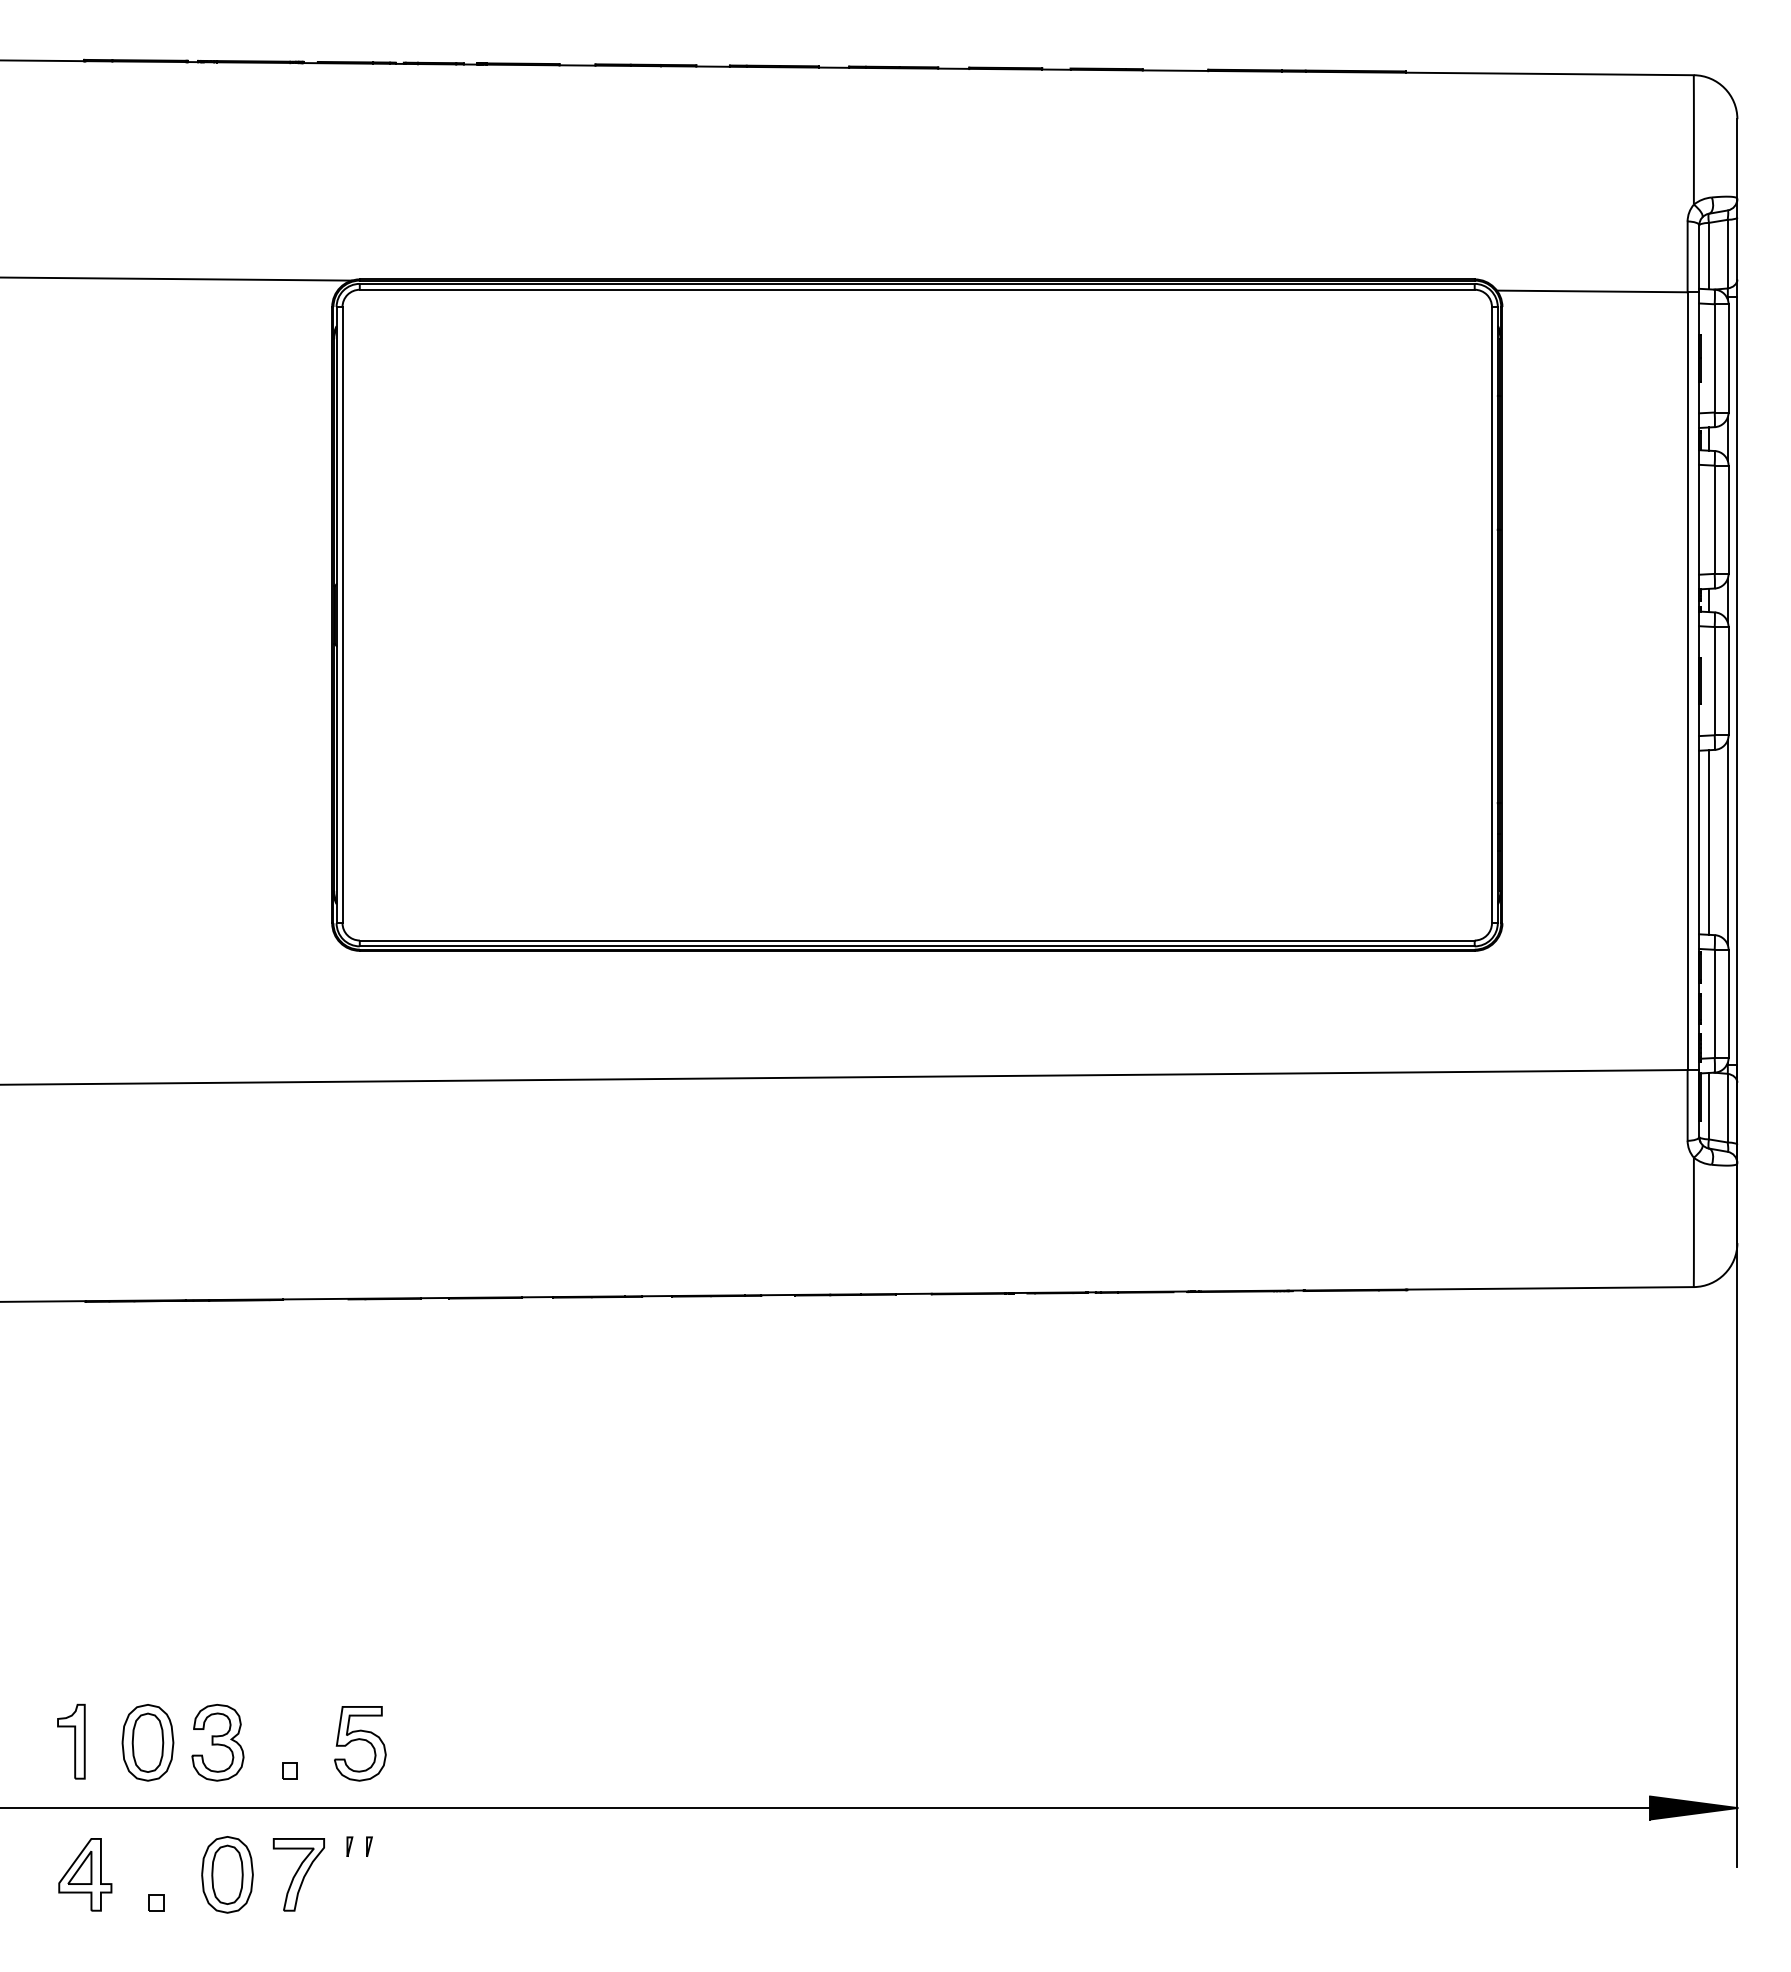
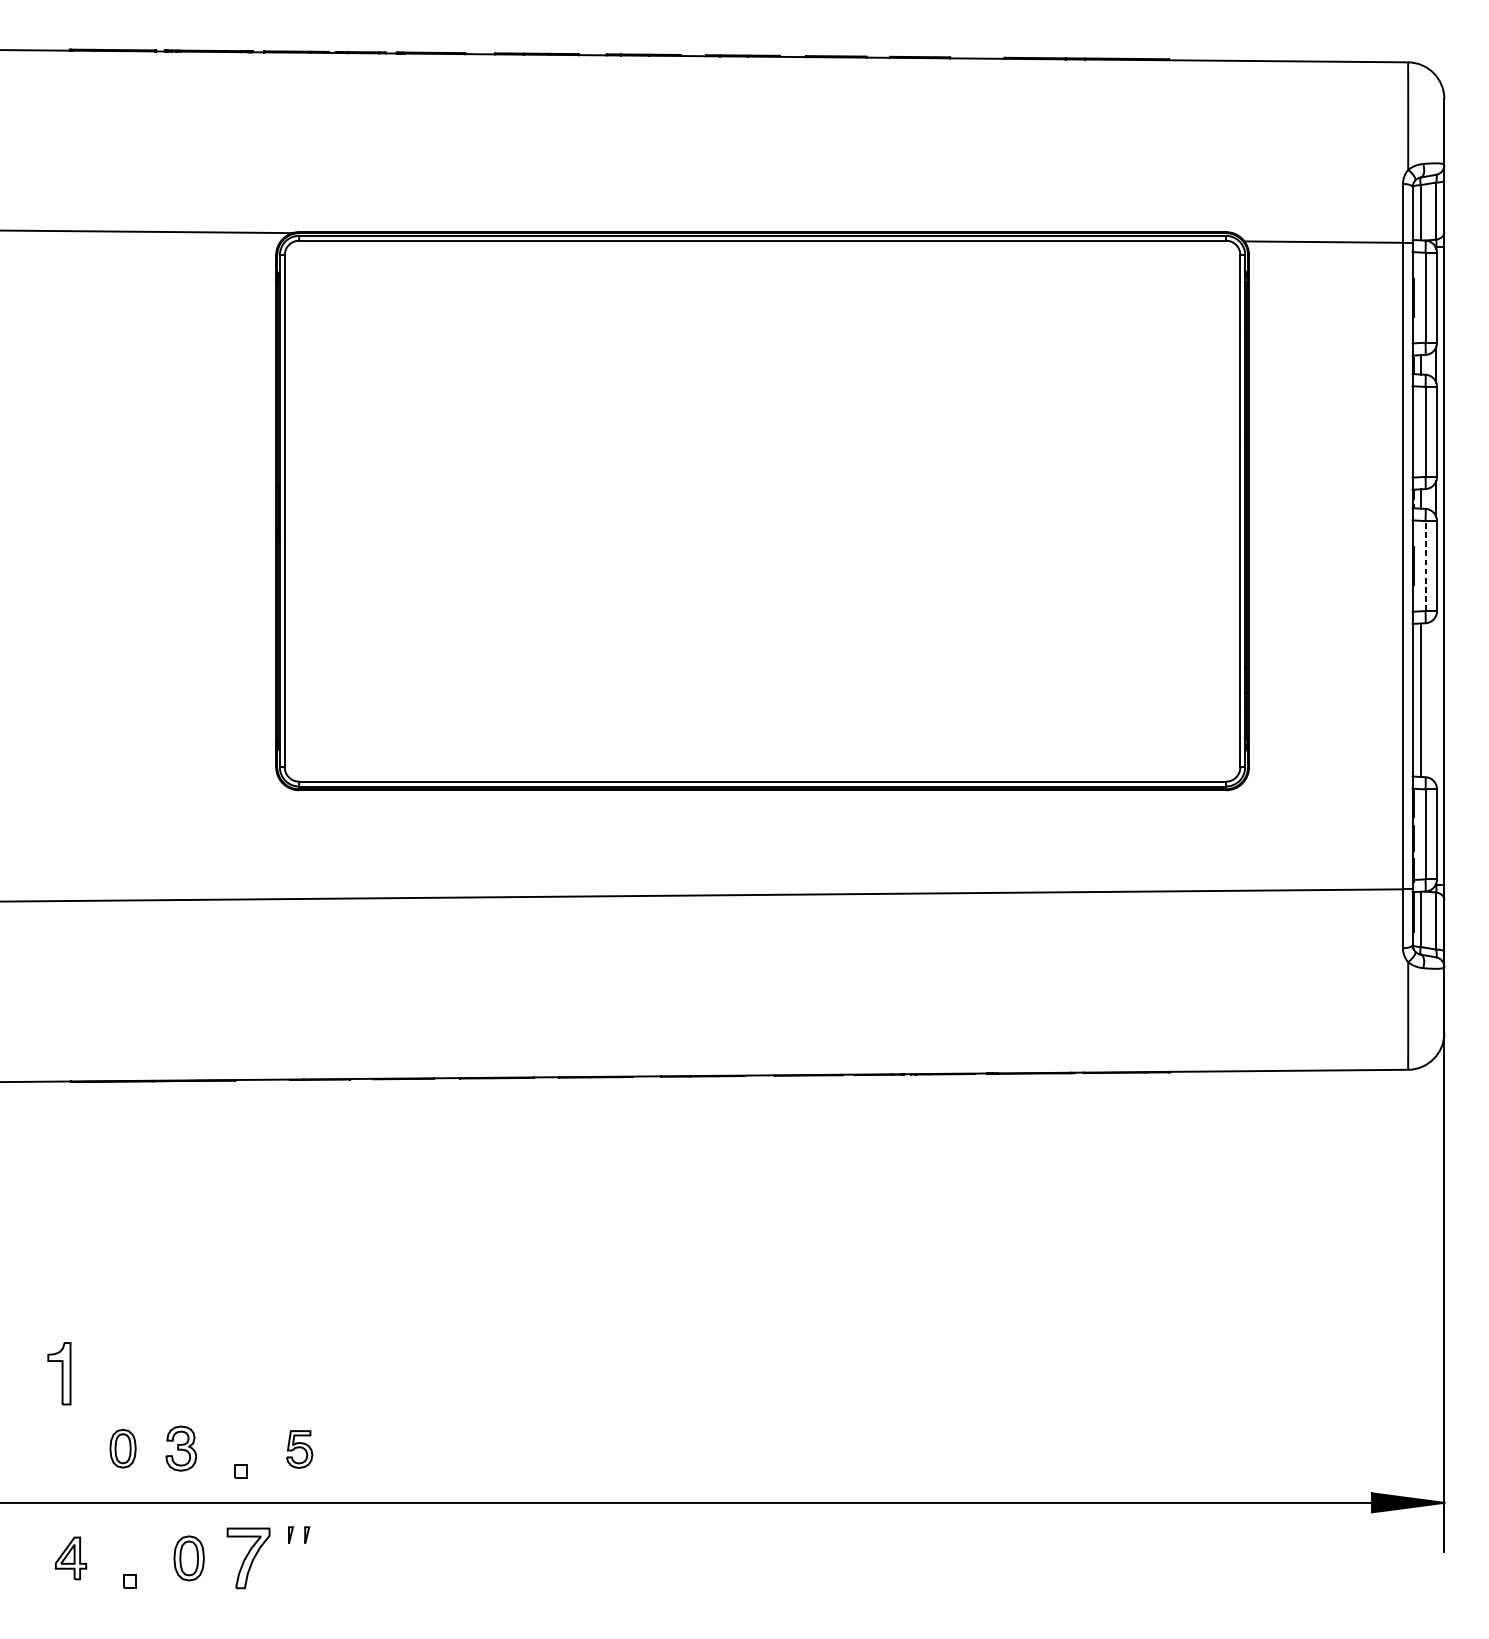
line: (1714, 680) -> (1425, 565), solid -> dashed
line: (1727, 842) -> (1436, 700), removed
part: (71, 1741) -> (59, 1373), moved
part: (147, 1742) -> (122, 1448), size x0.6
part: (217, 1742) -> (180, 1448), size x0.7
part: (360, 1743) -> (299, 1449), size x0.6
part: (85, 1874) -> (71, 1558), size x0.7
part: (227, 1874) -> (189, 1558), size x0.7

